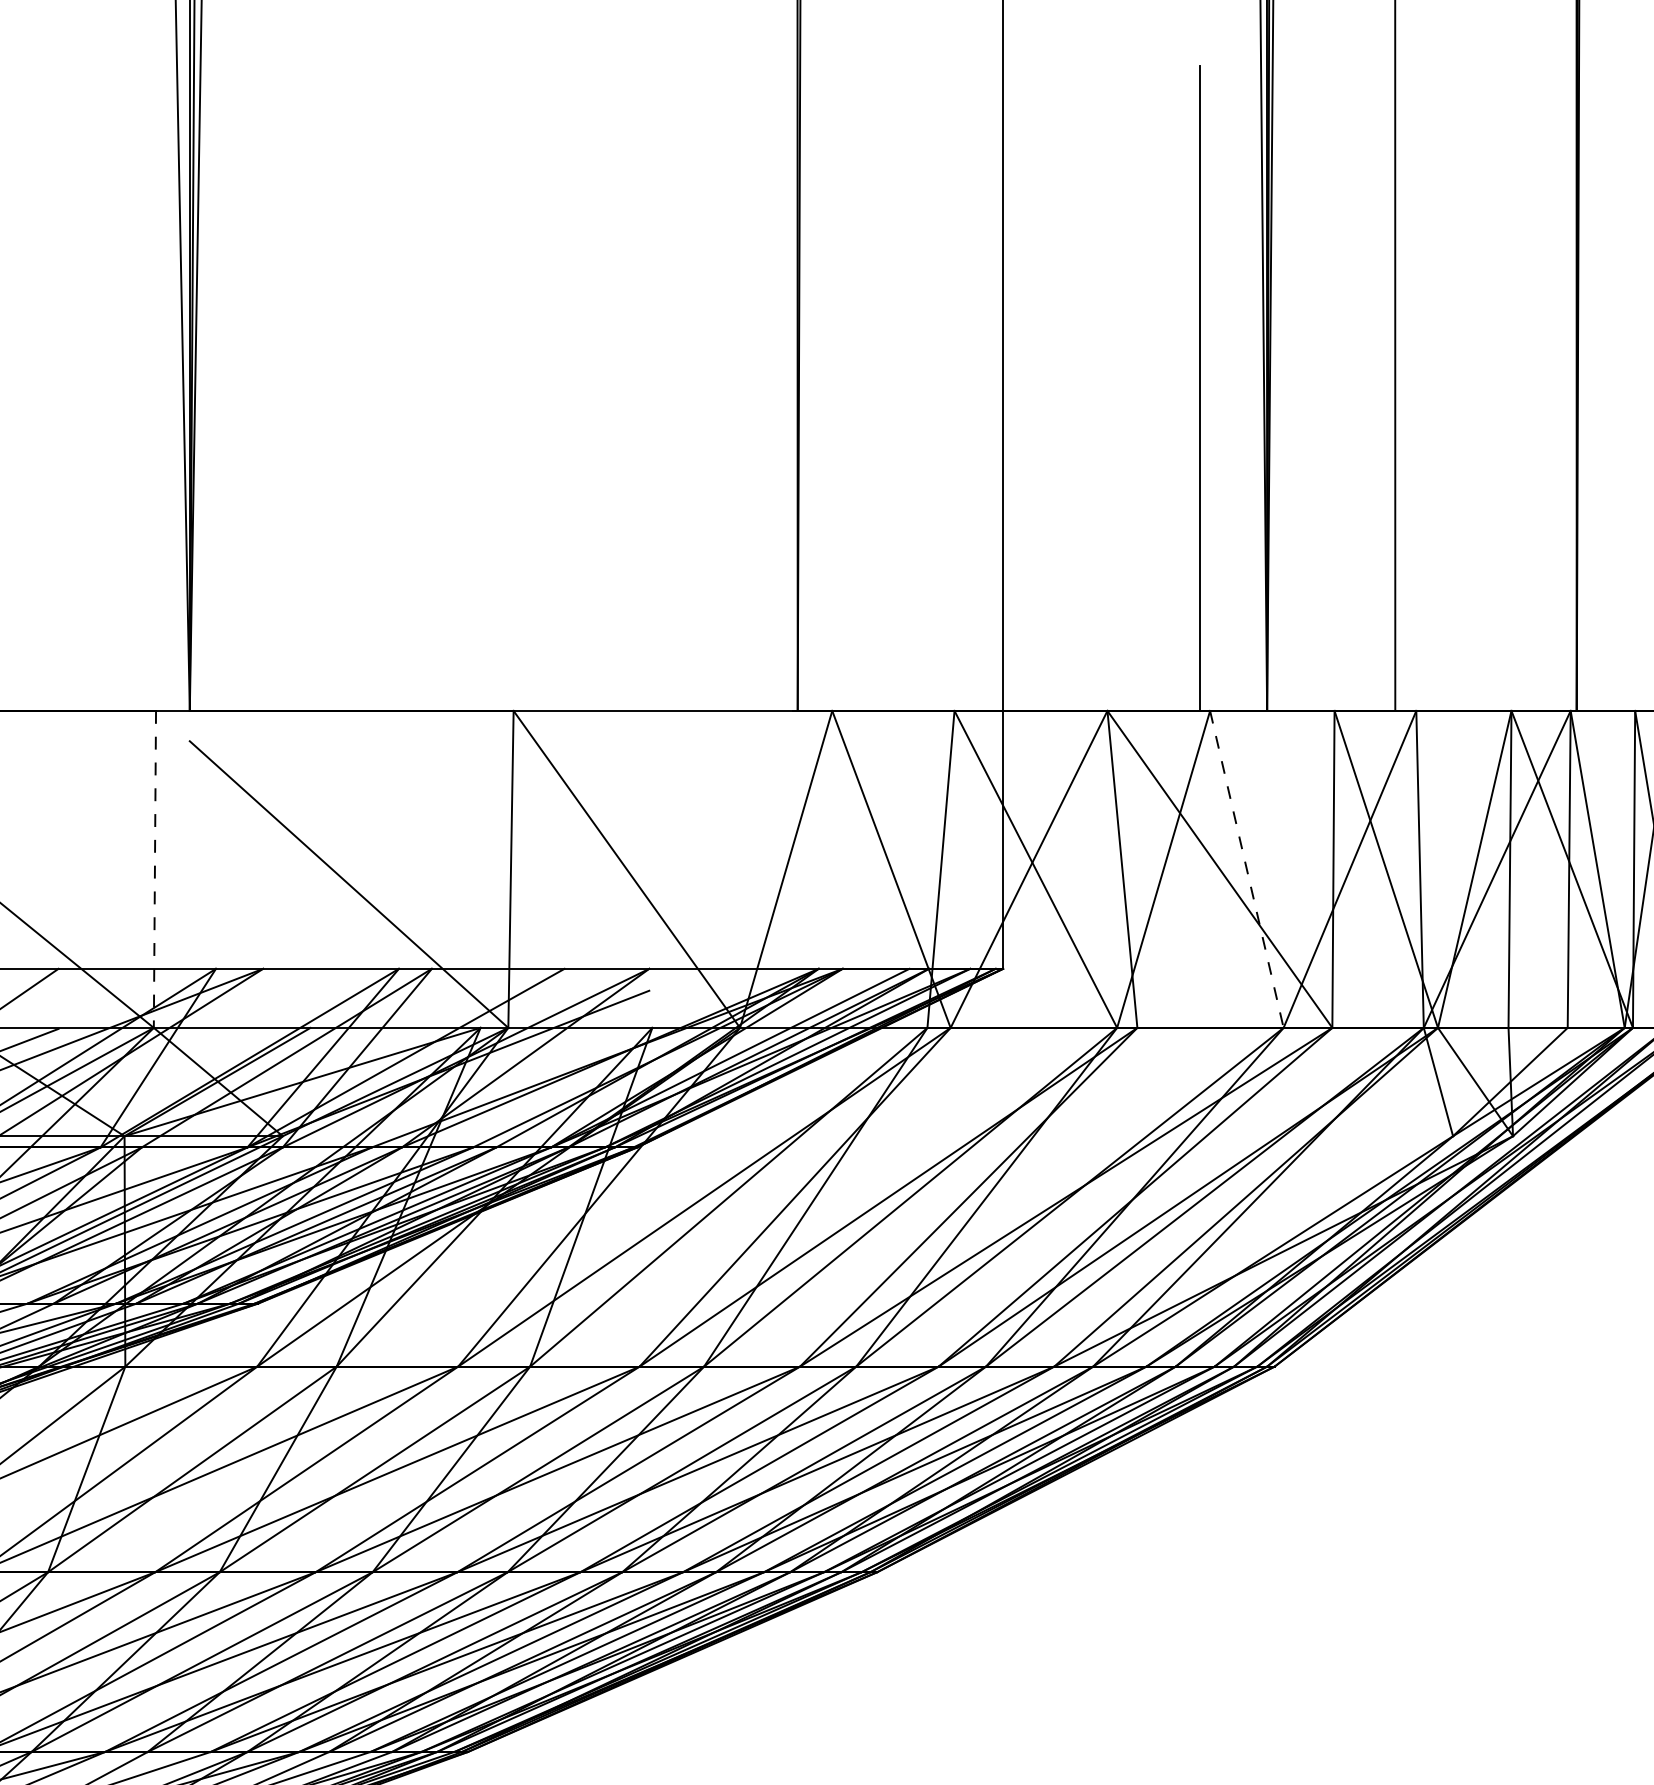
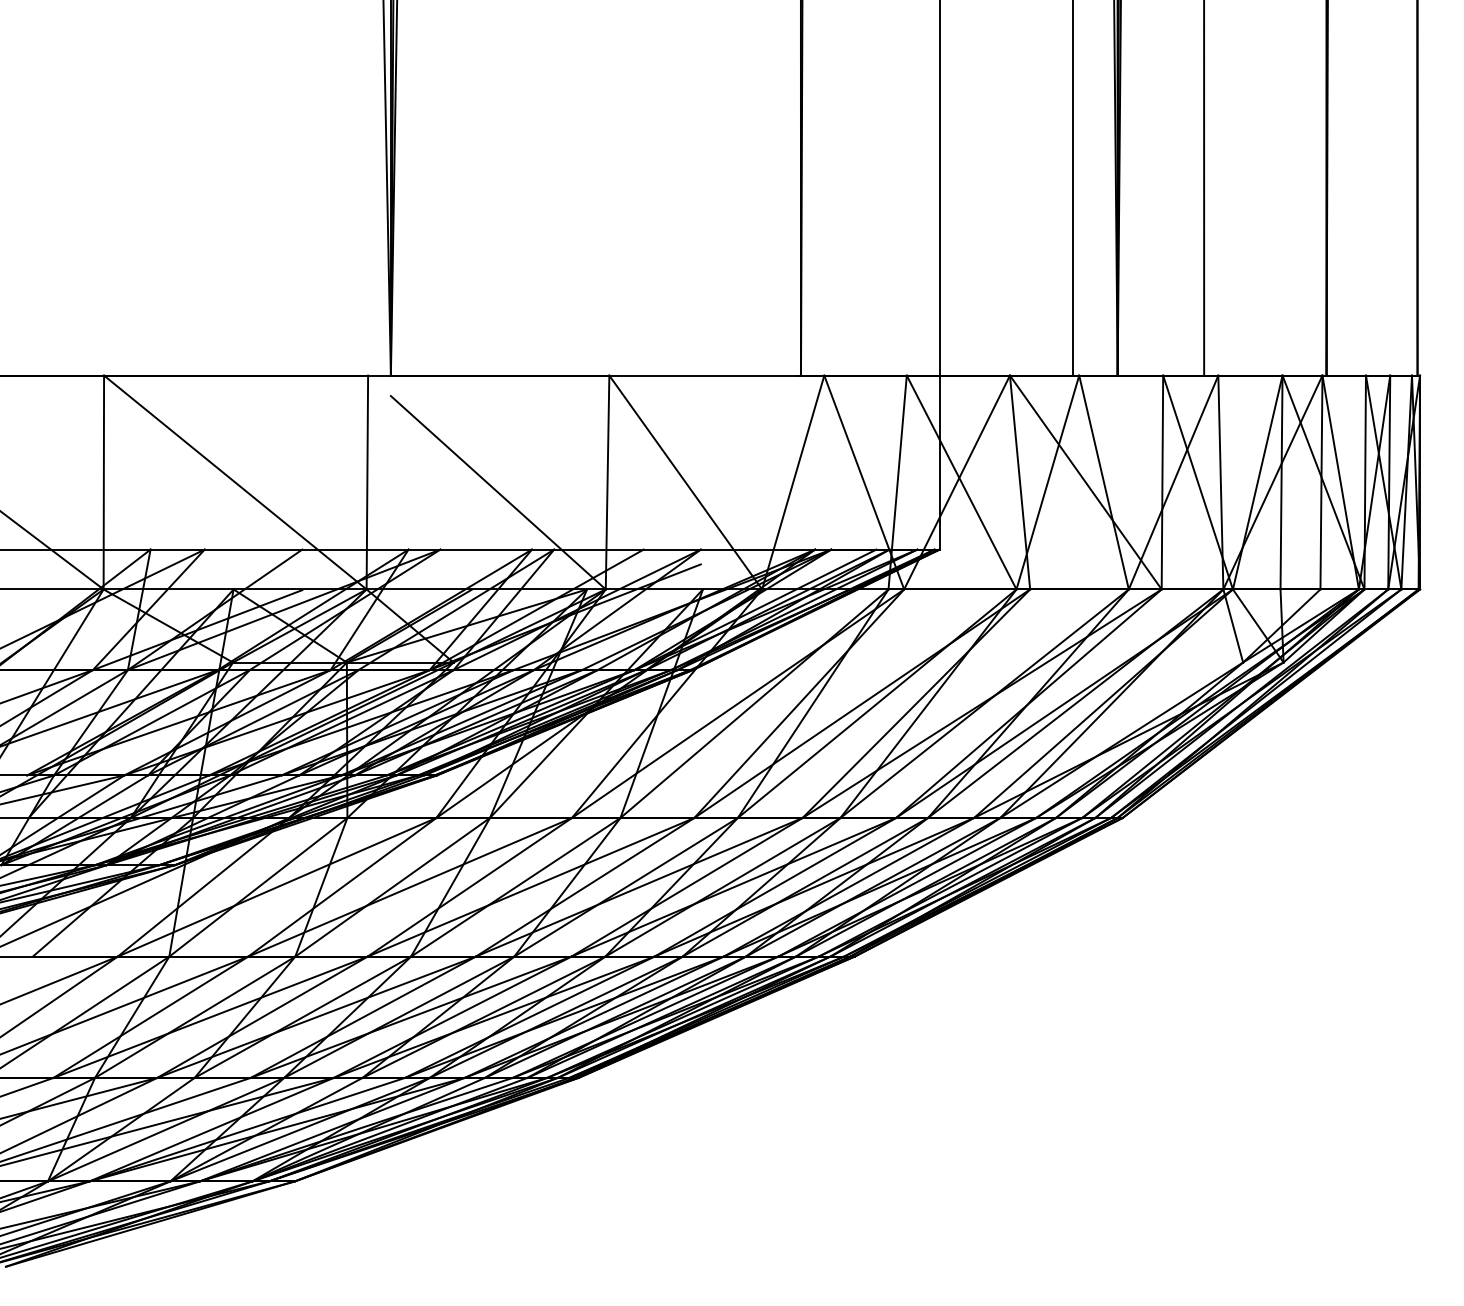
line: (155, 869) -> (367, 482), dashed -> solid
line: (1247, 869) -> (1104, 482), dashed -> solid

